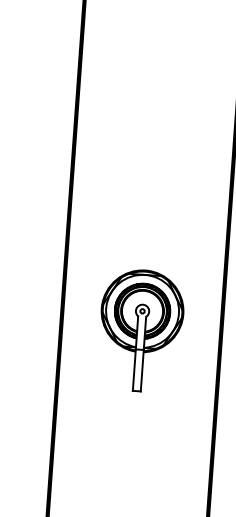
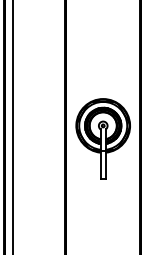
part: (141, 330) -> (103, 138), size x1.4

